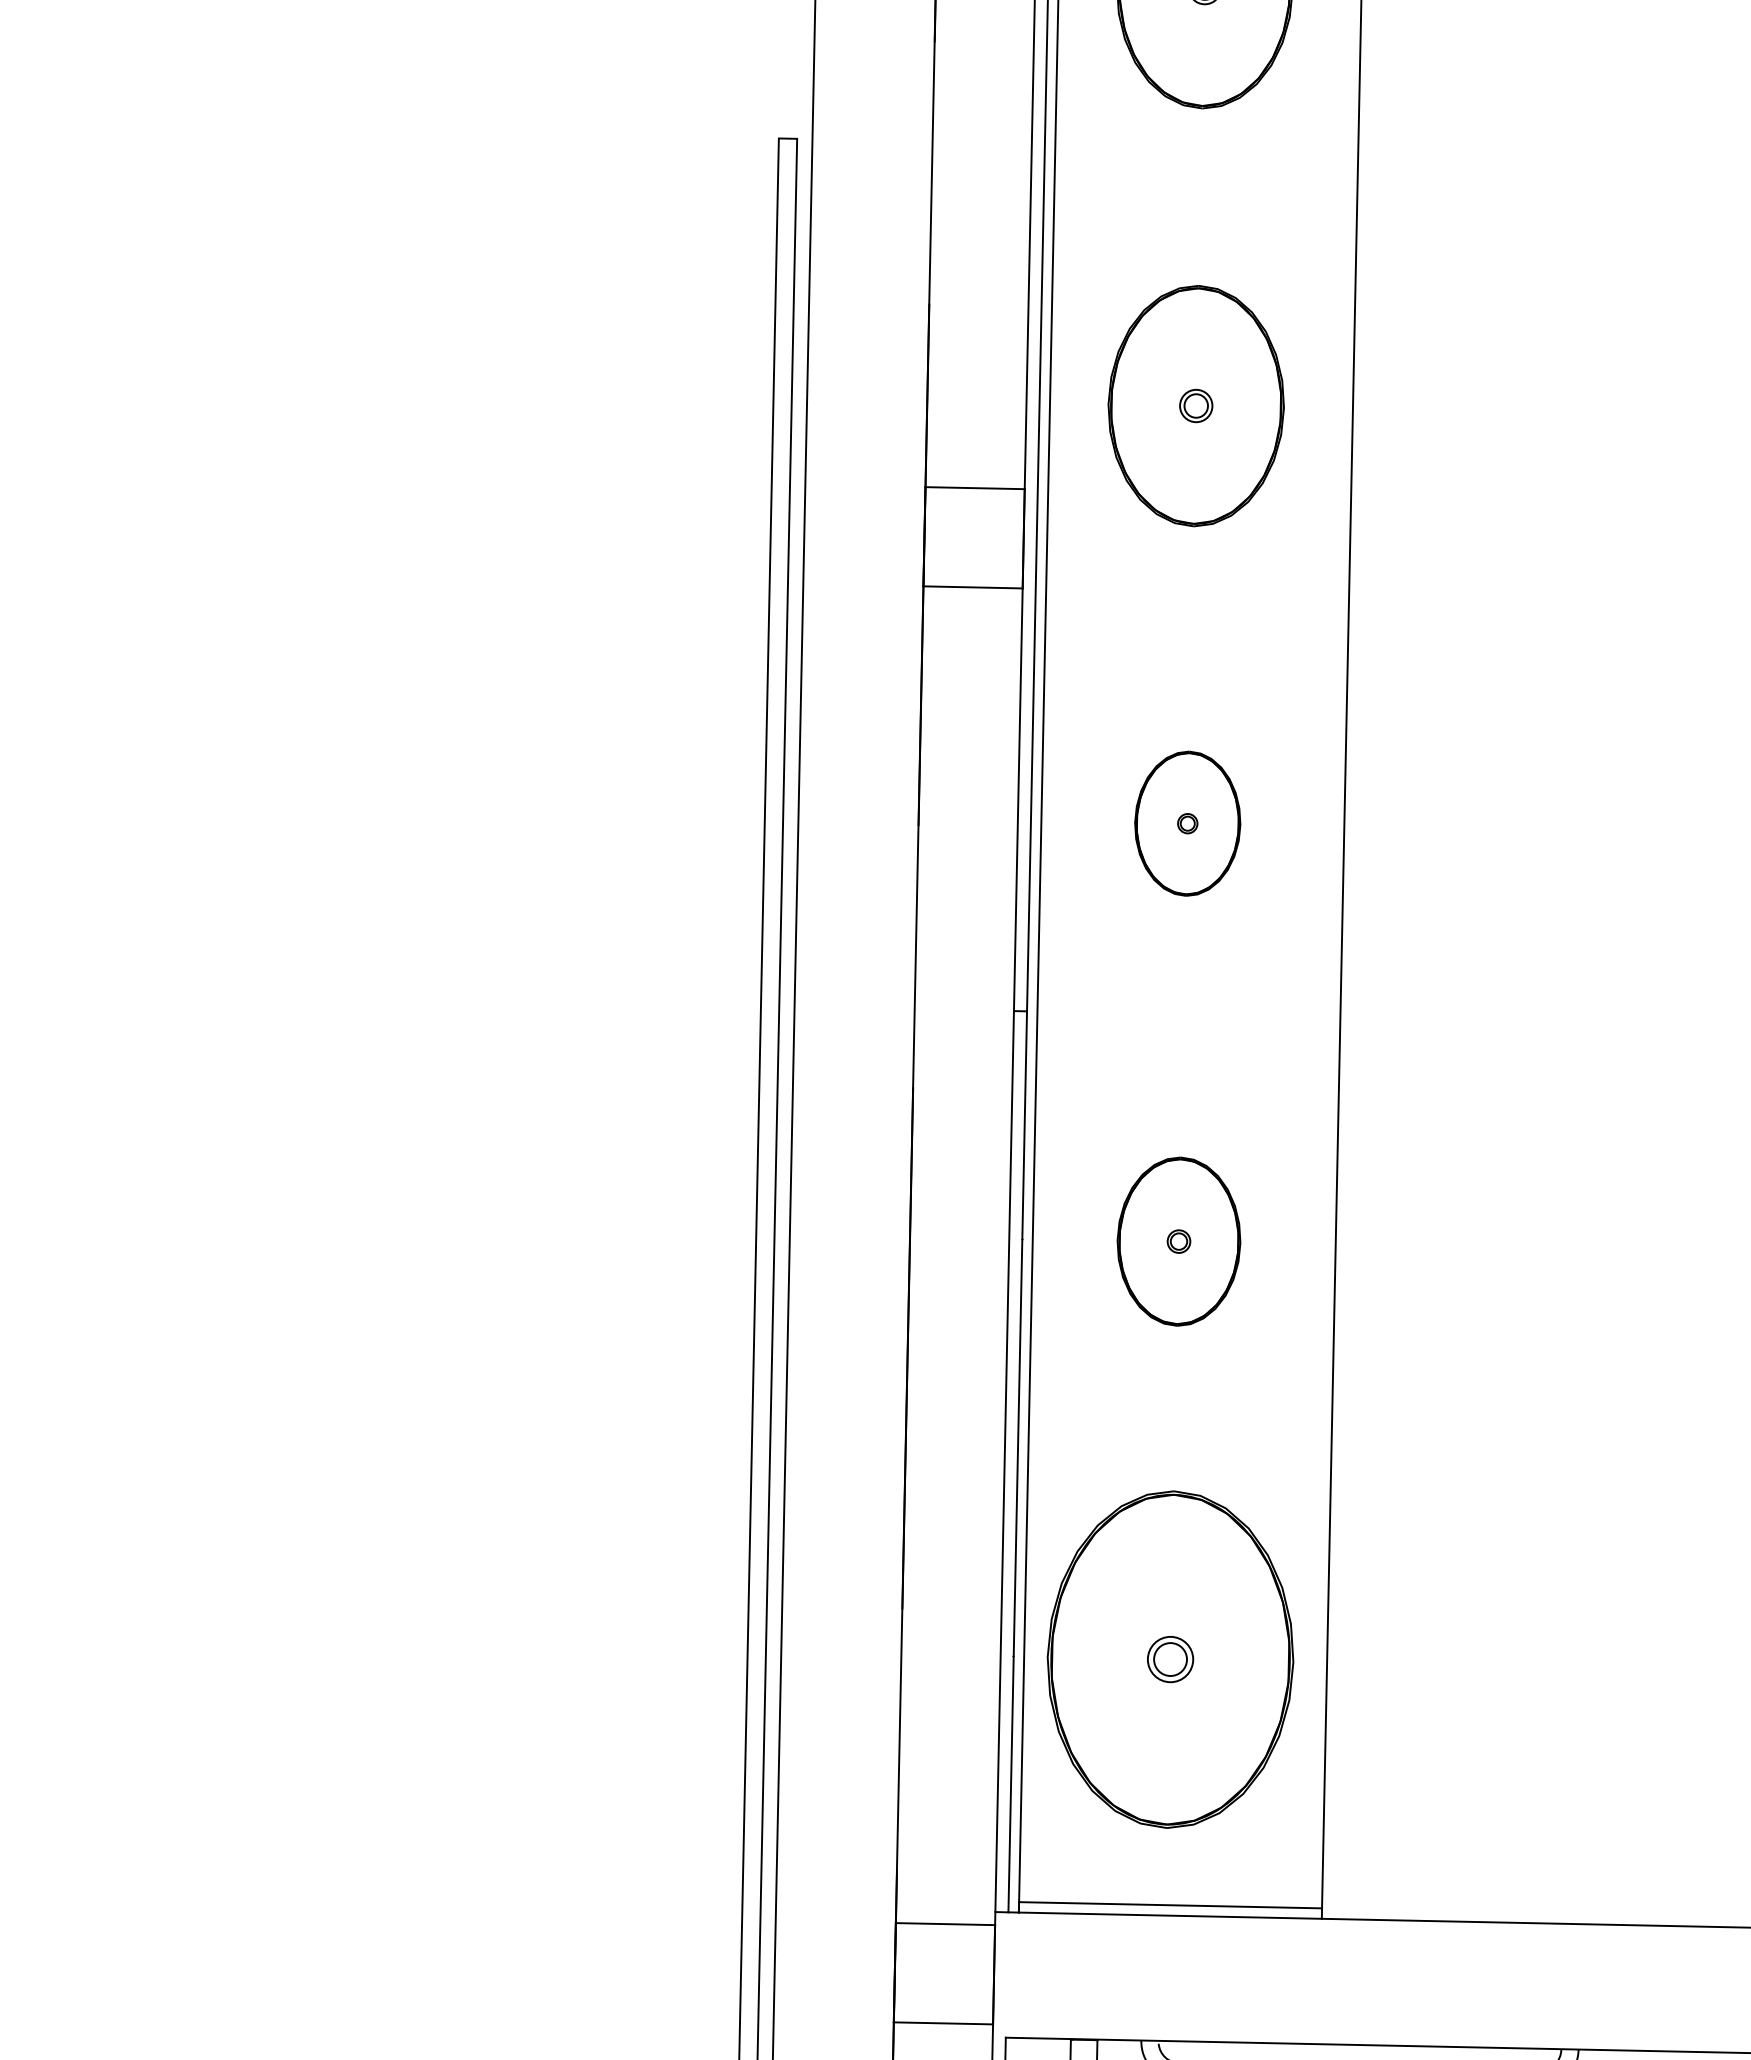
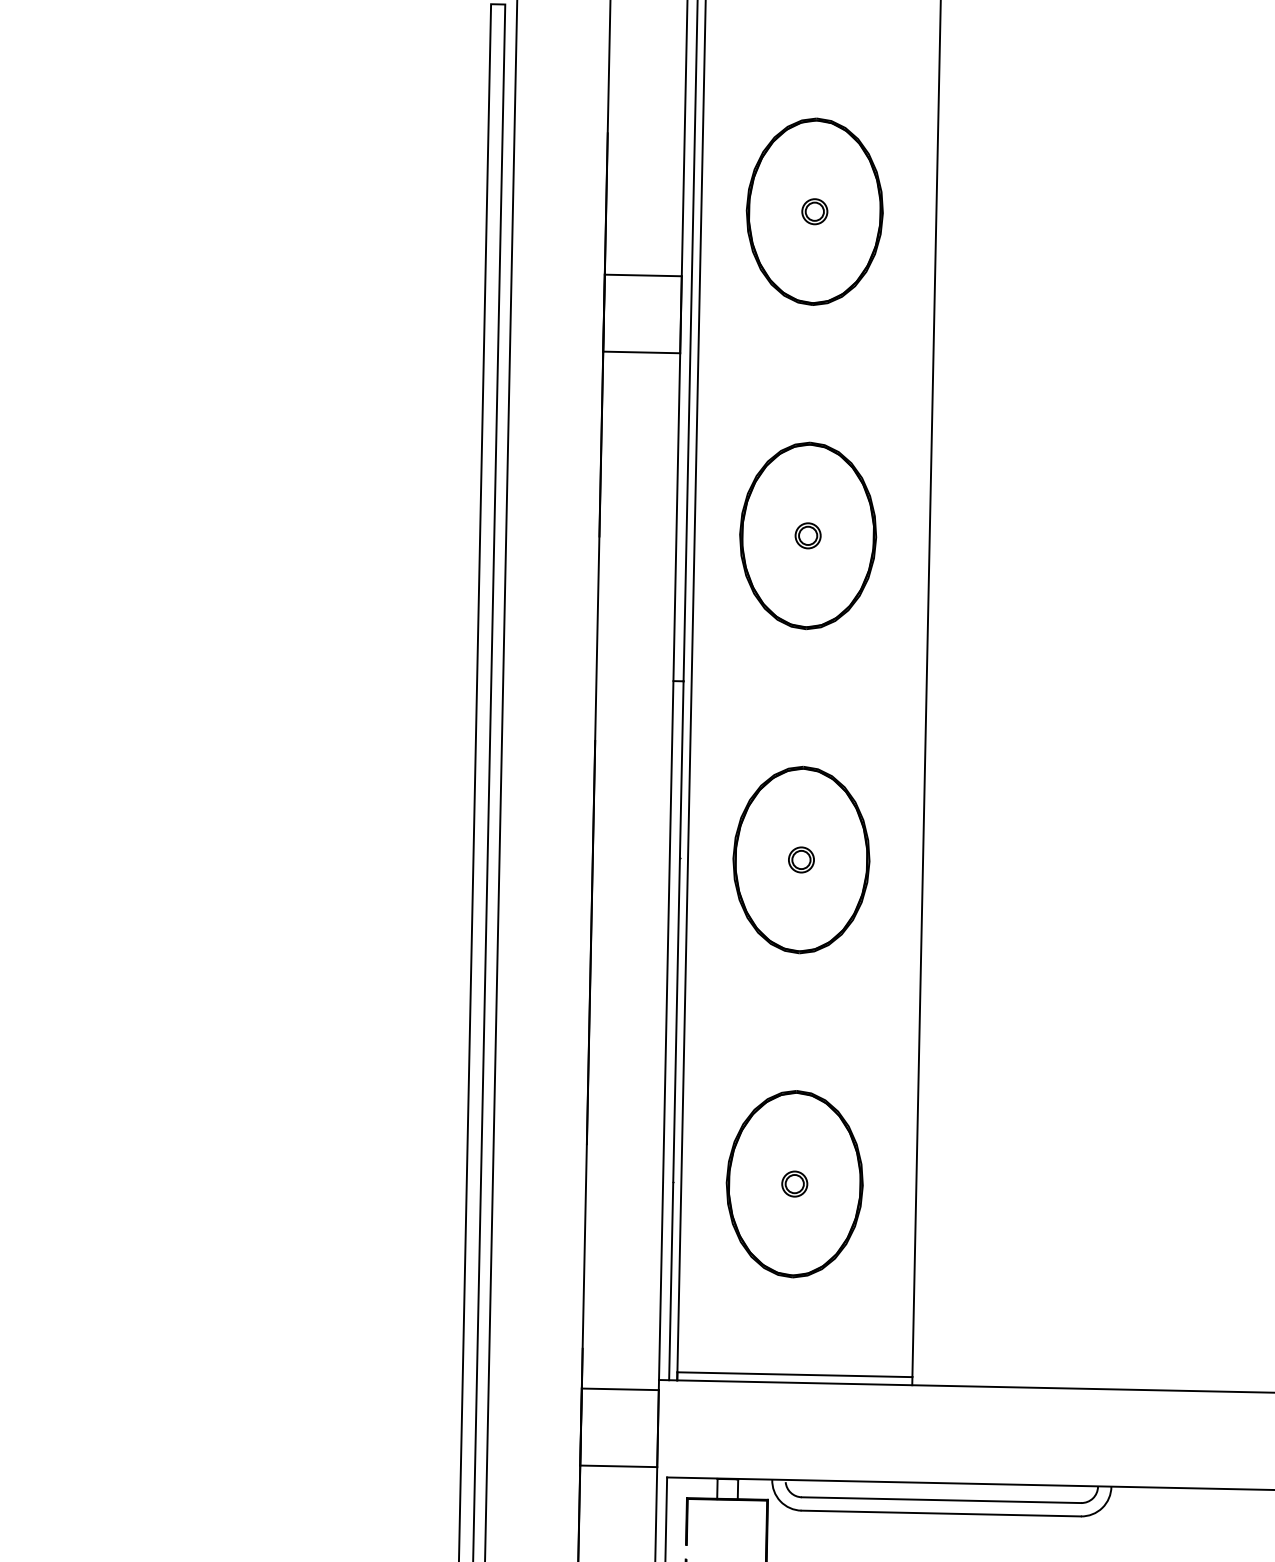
part: (1187, 823) -> (808, 535), size x1.67
part: (1178, 1241) -> (801, 859), size x1.43
part: (1169, 1659) -> (794, 1184), size x0.71

